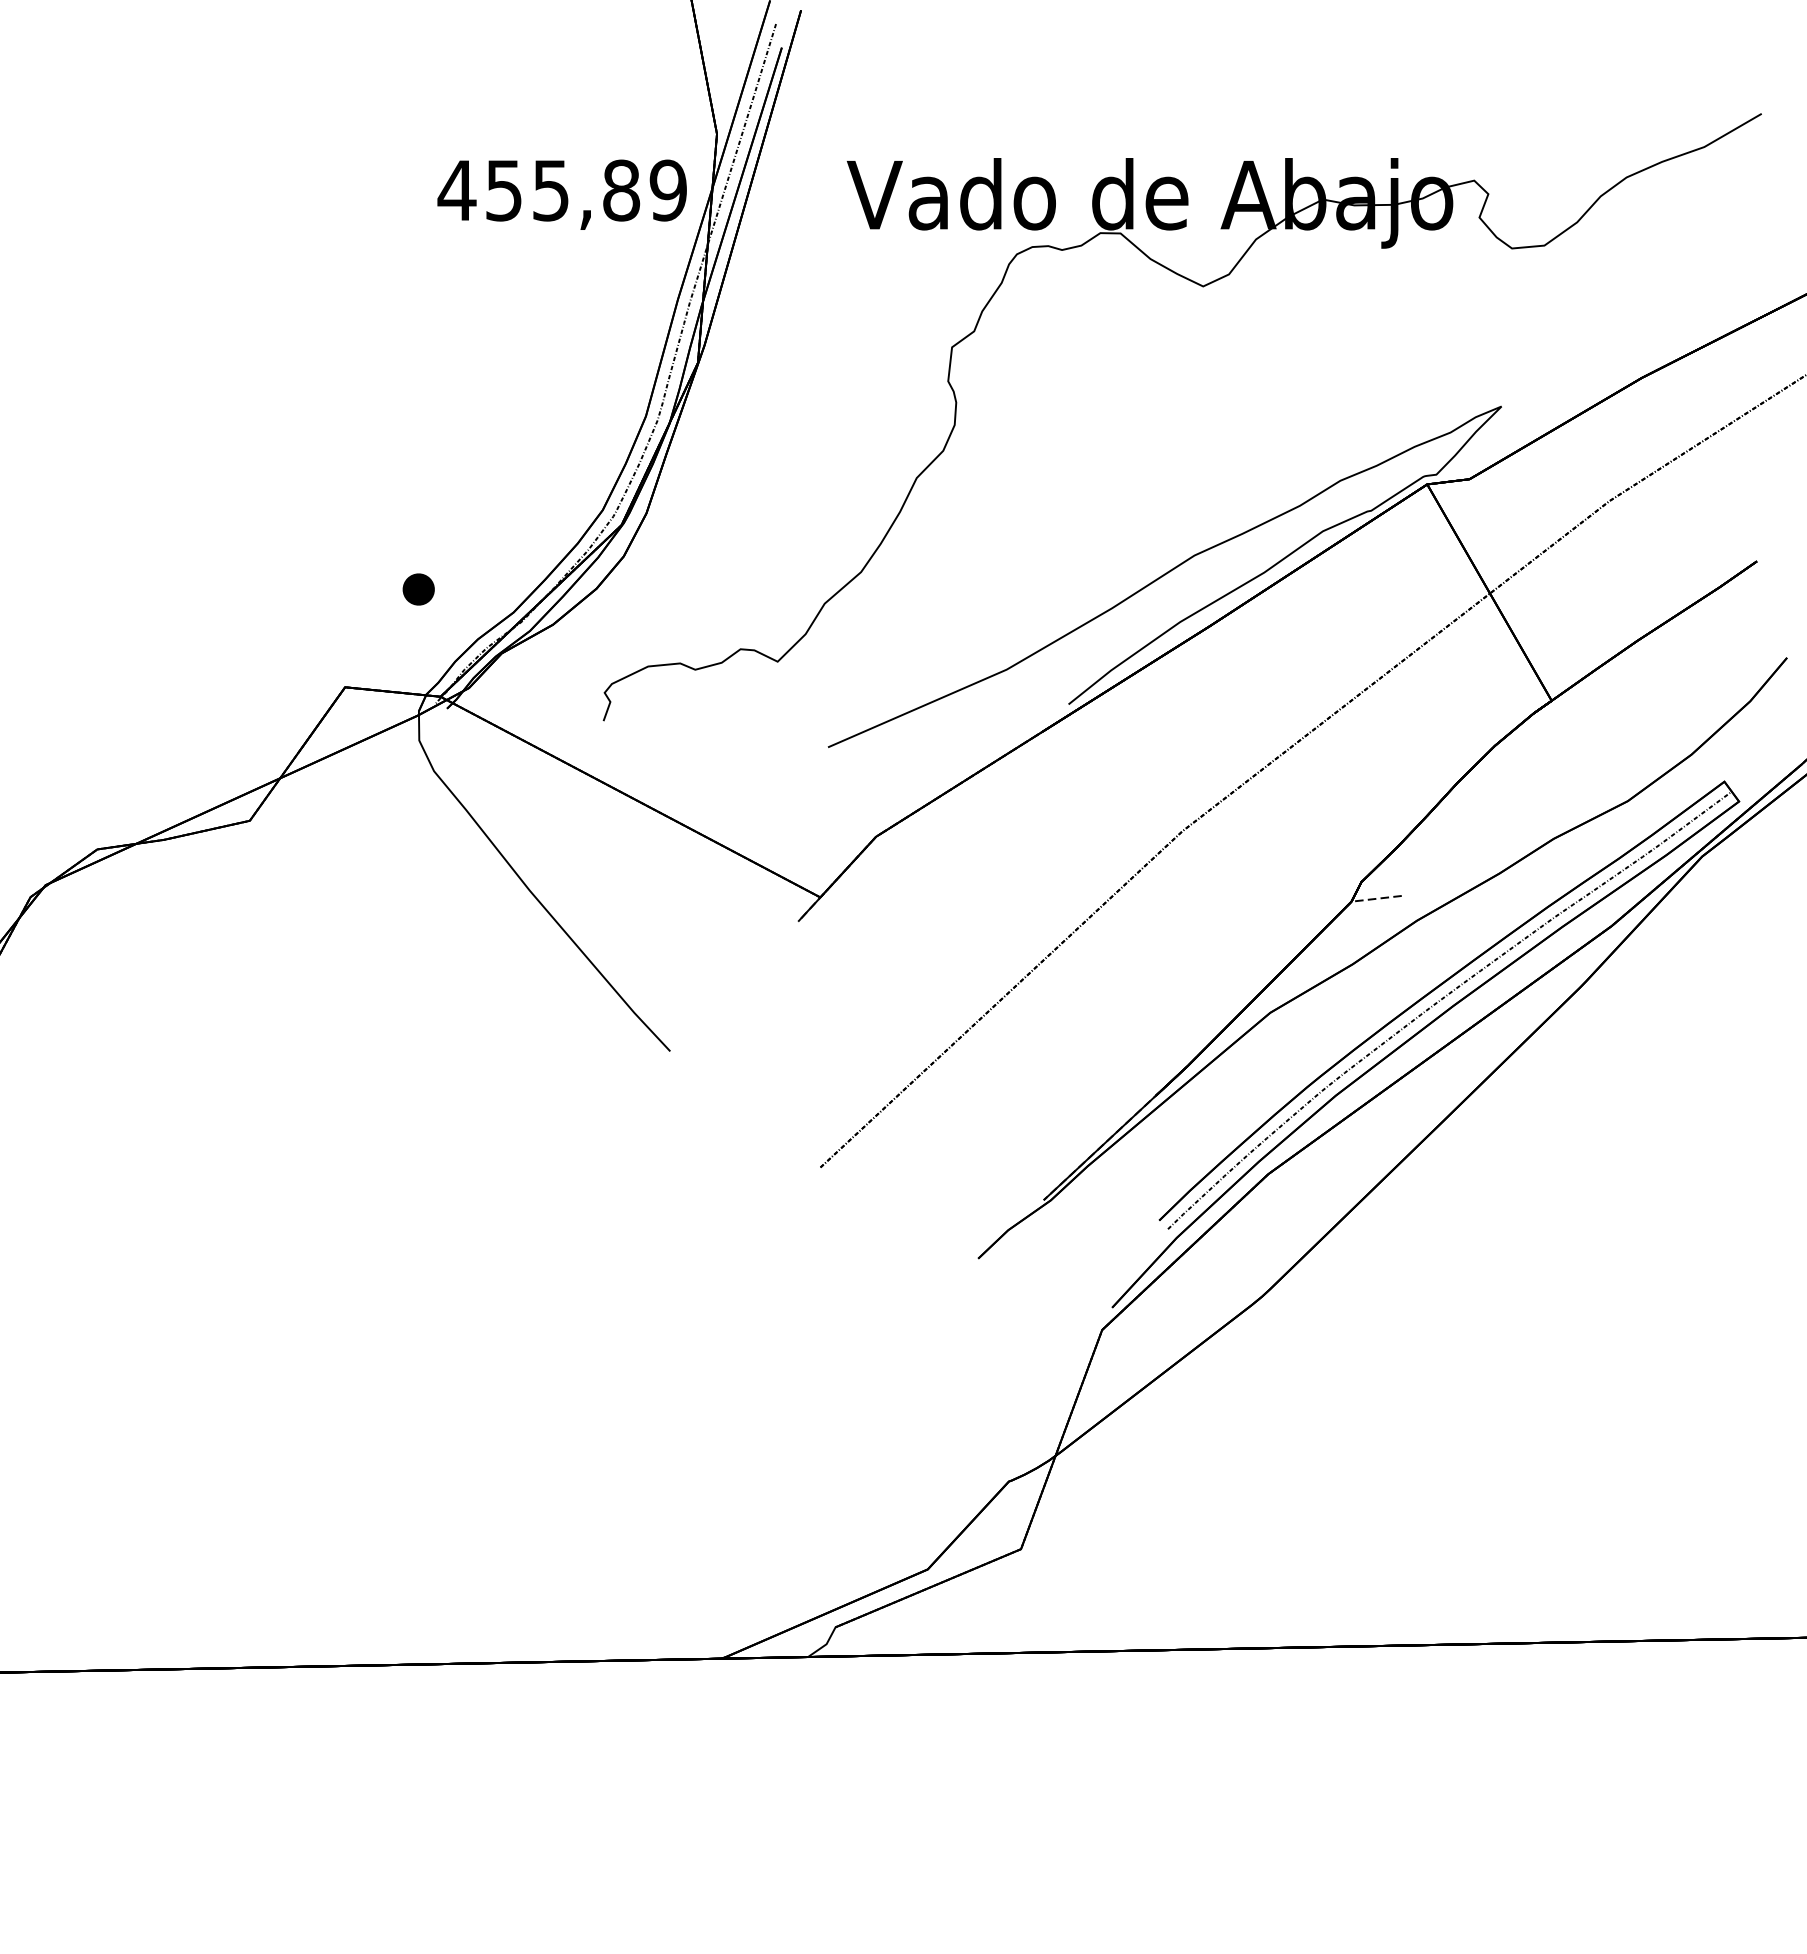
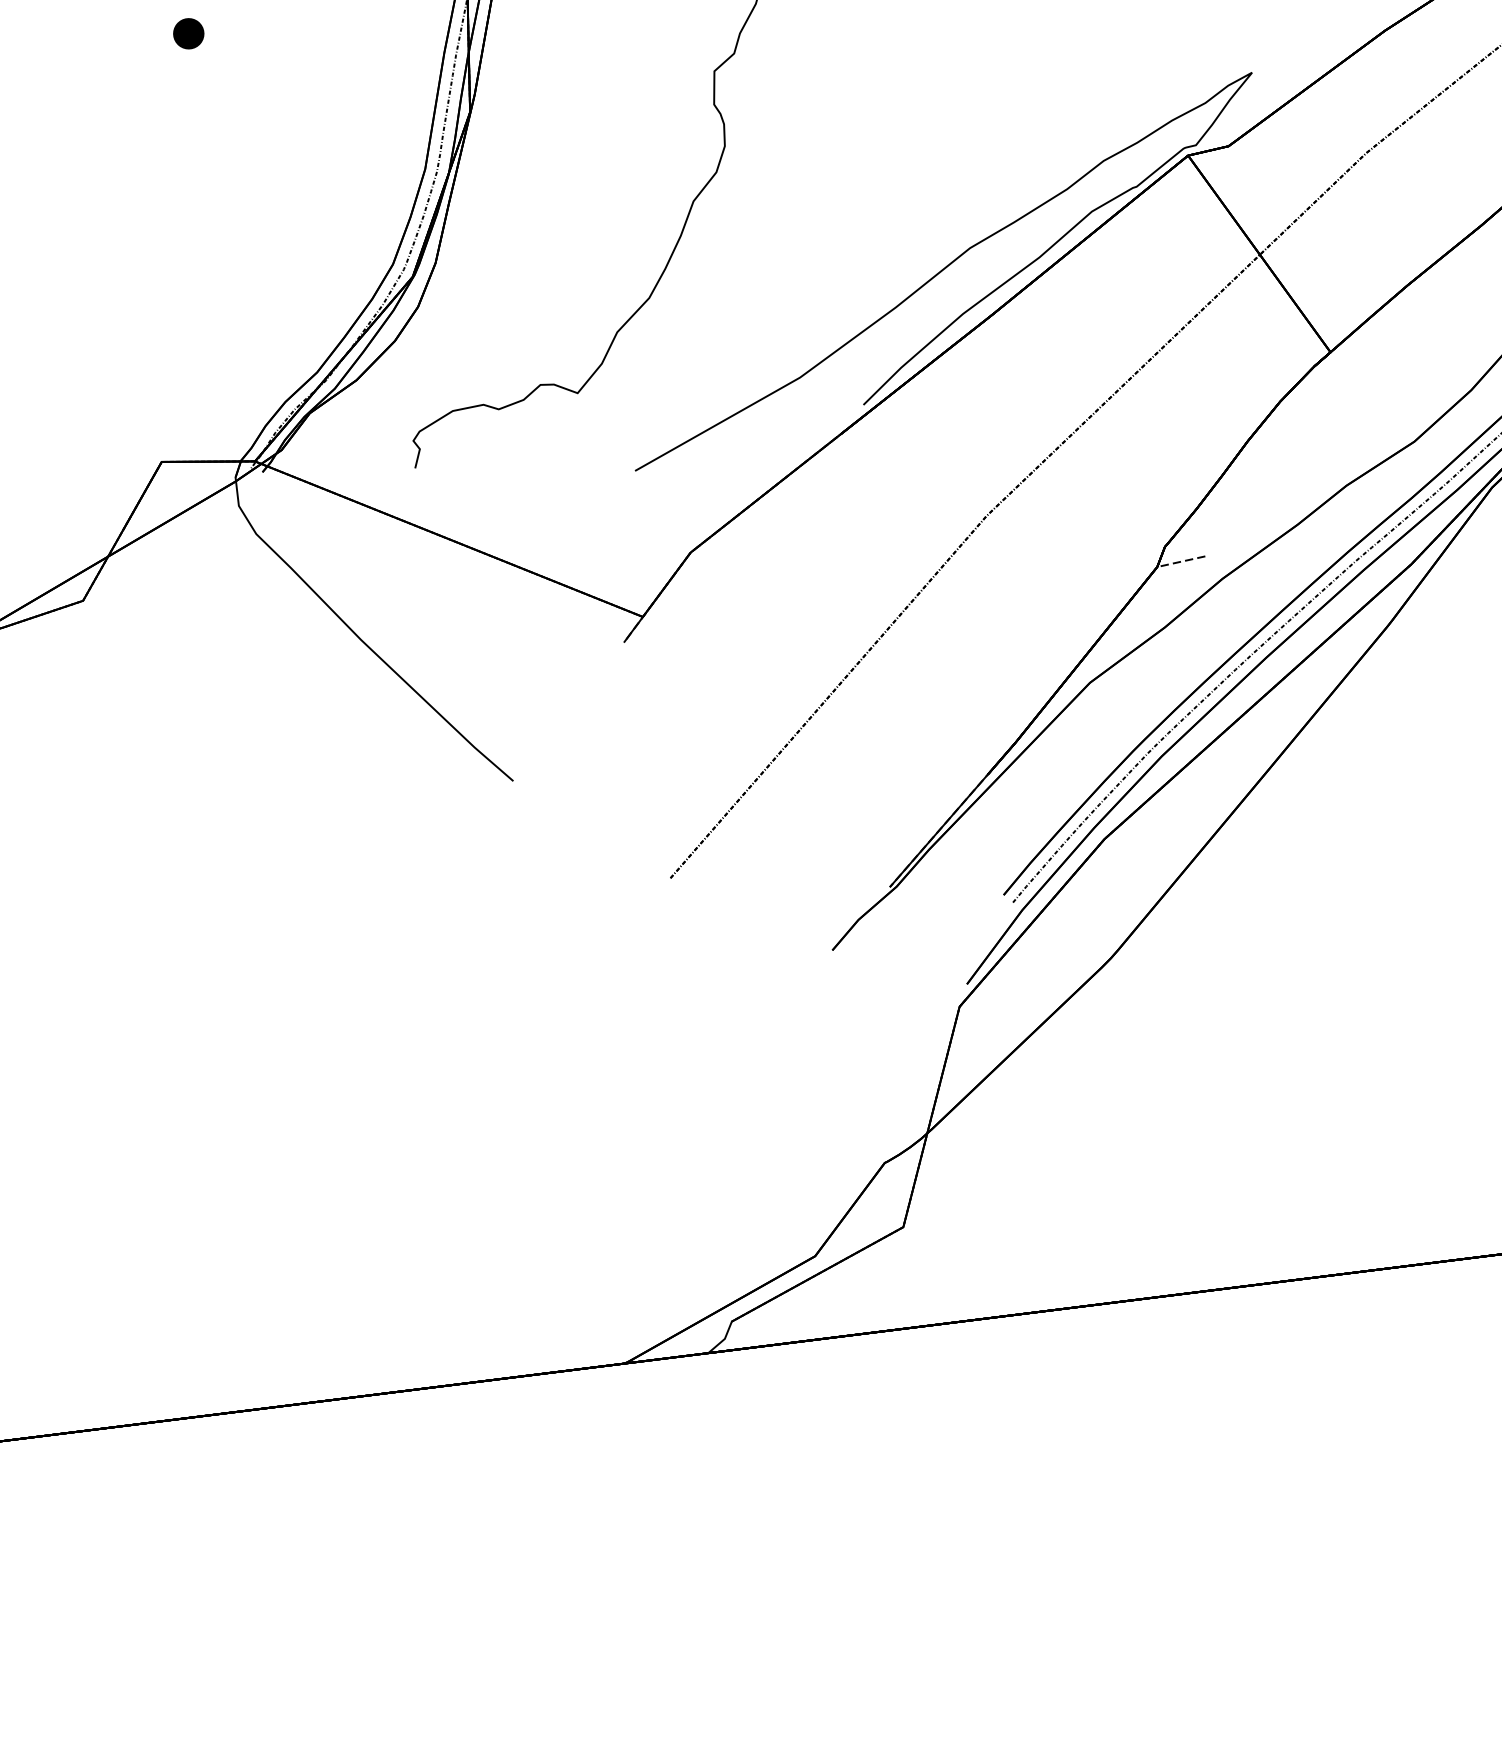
part: (418, 589) -> (188, 33), moved

